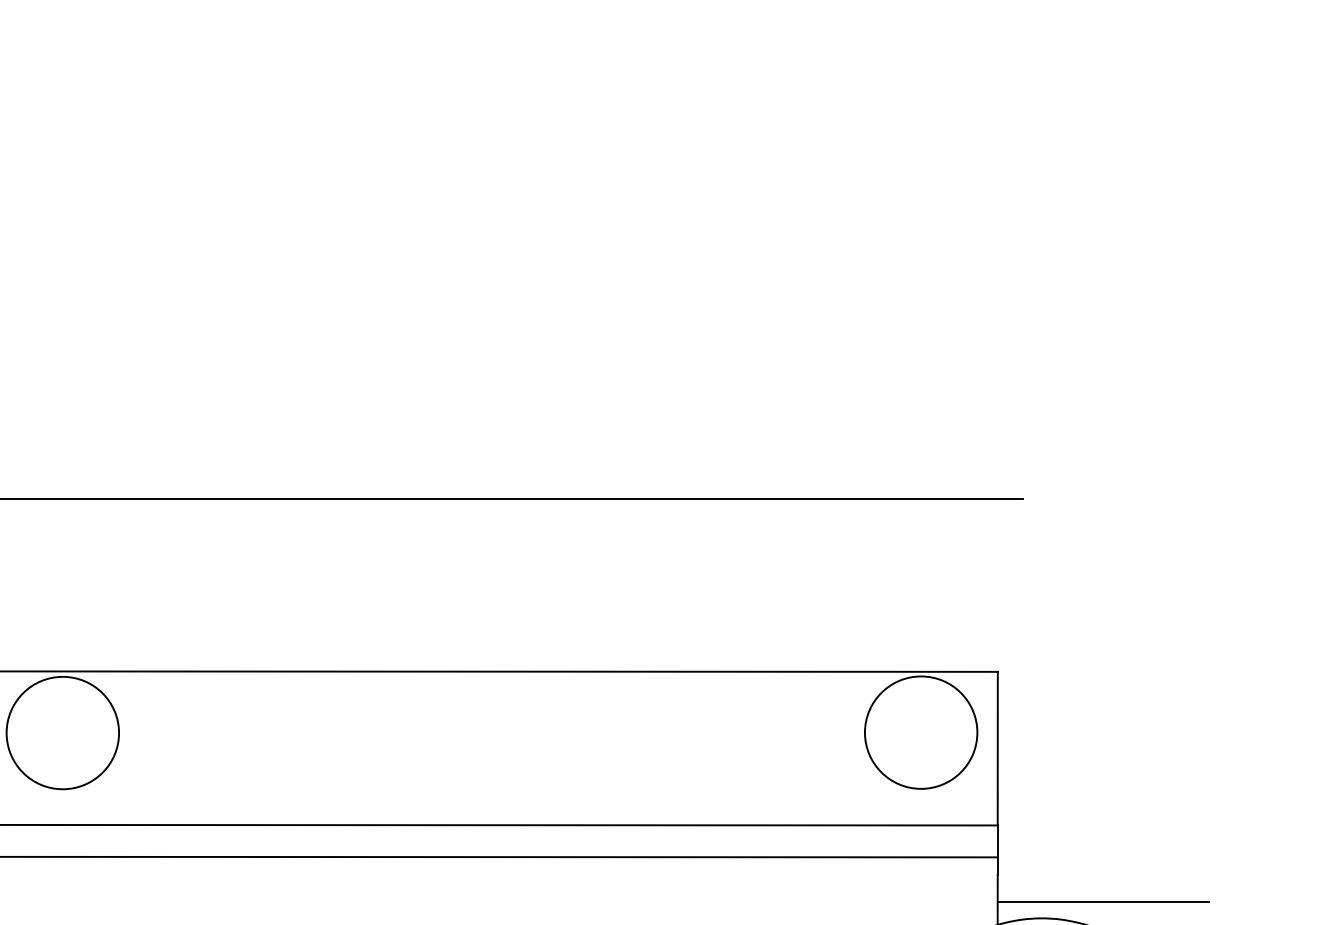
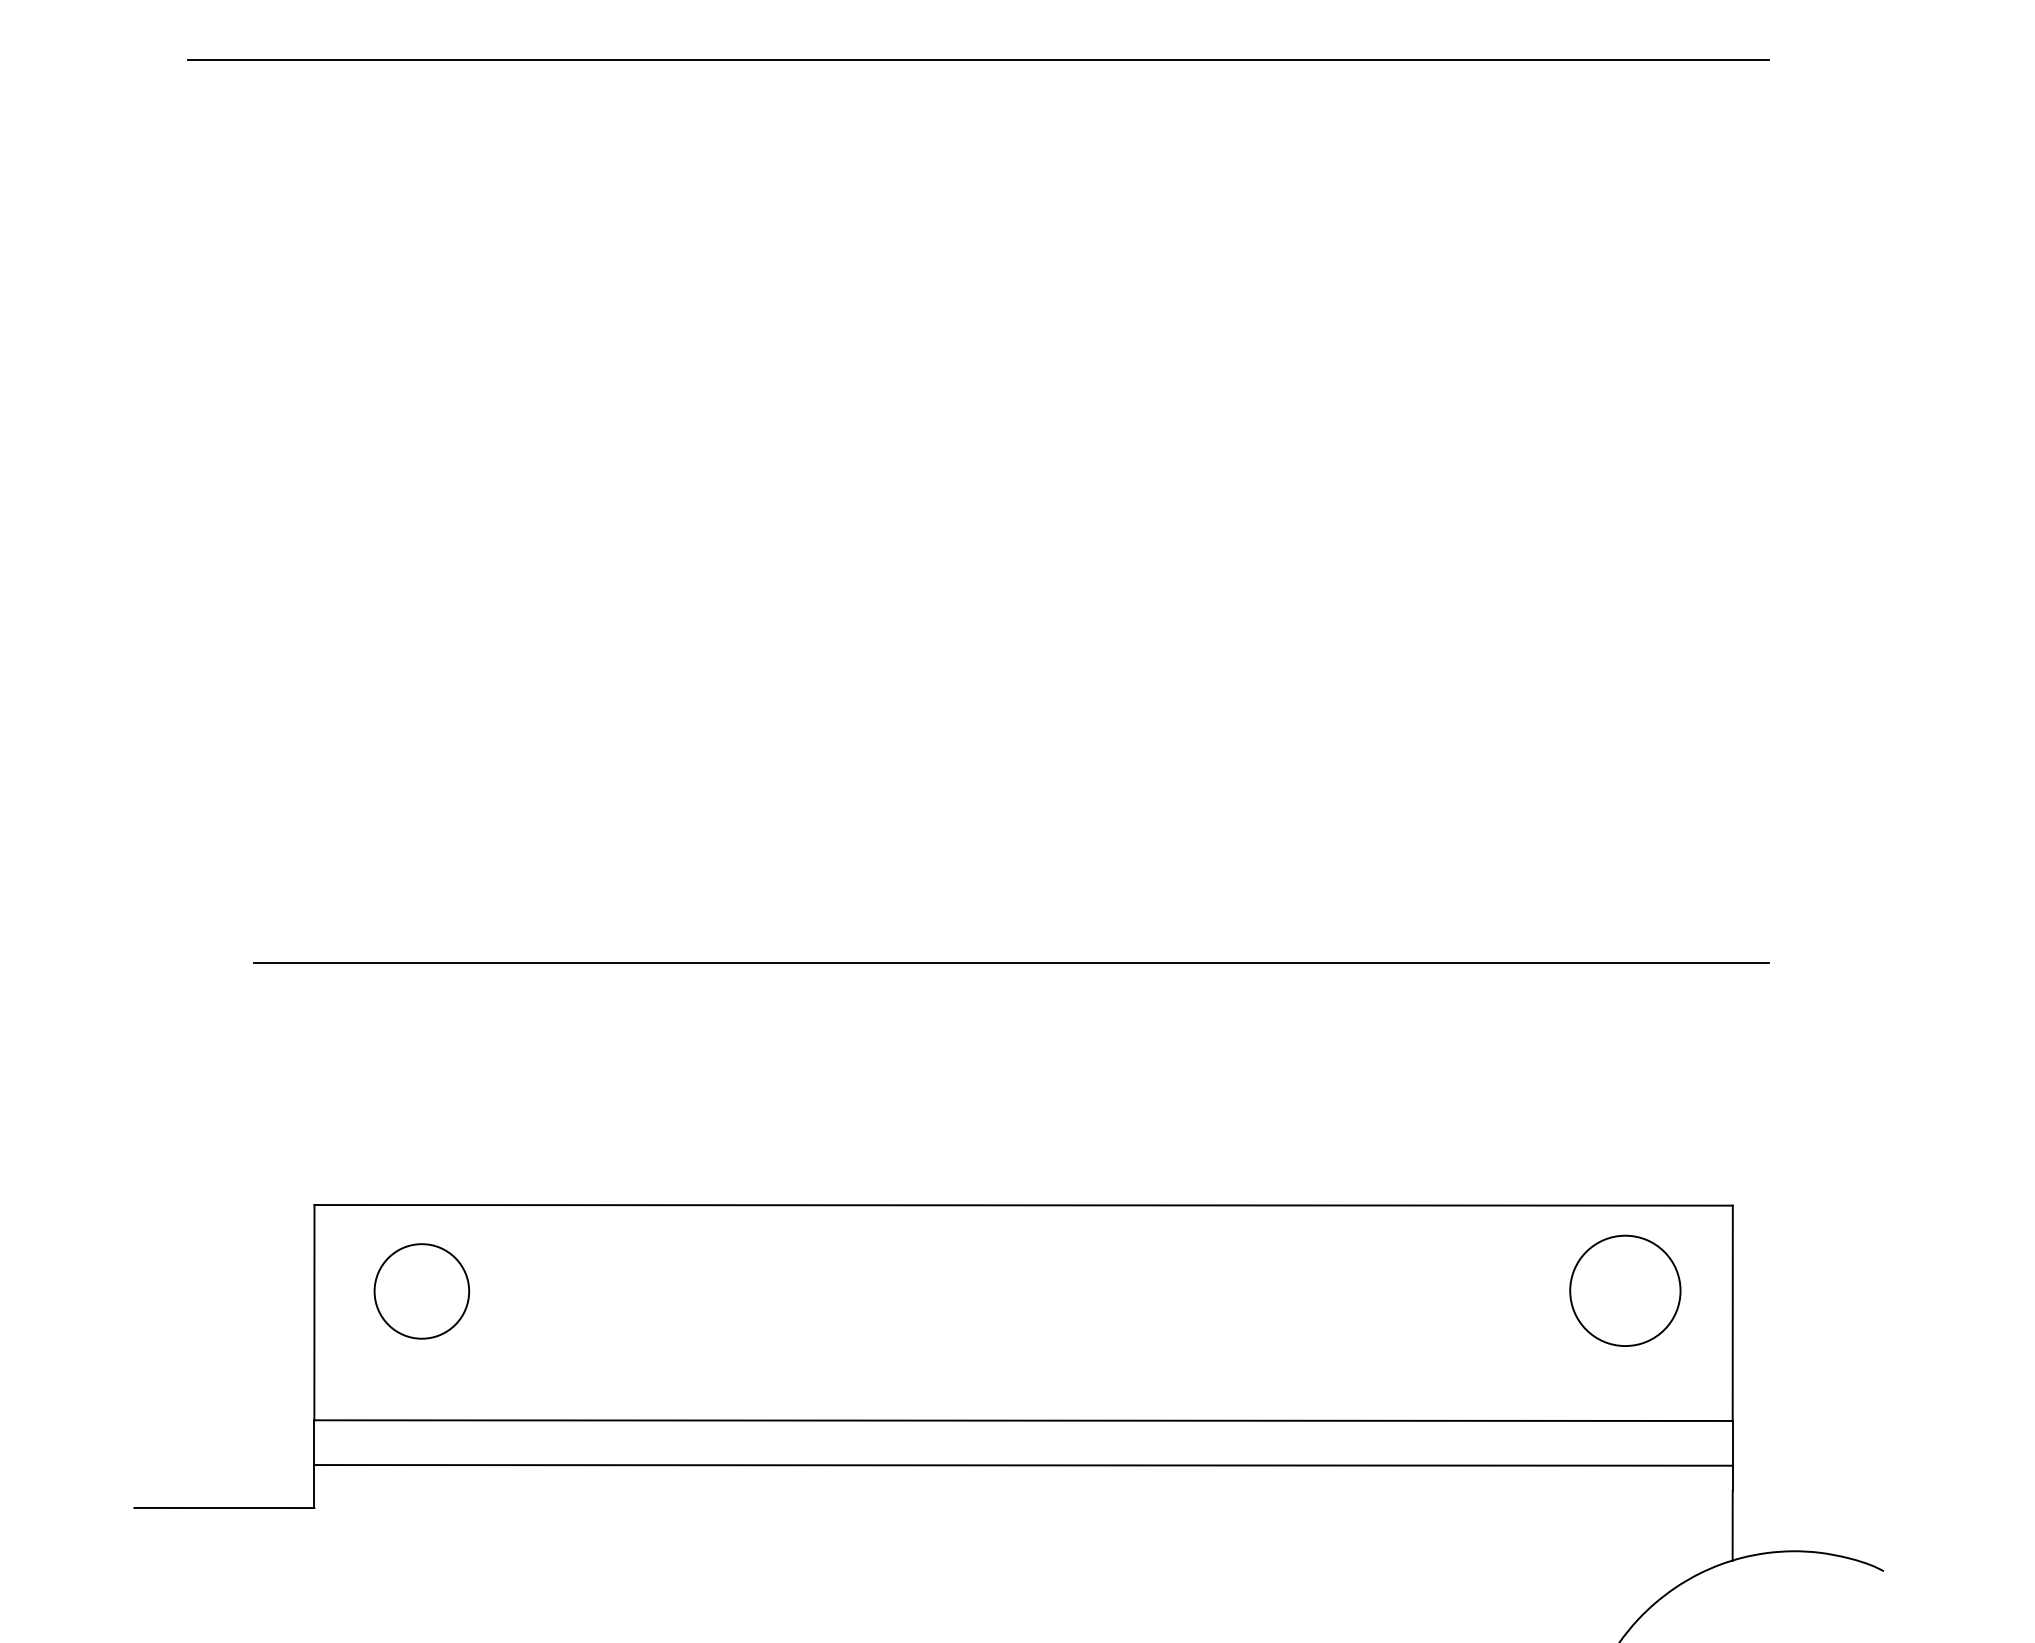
circle: (921, 732) -> (1625, 1290), size x0.7
circle: (62, 733) -> (421, 1291), size x0.6
line: (1103, 902) -> (1880, 1528), removed

